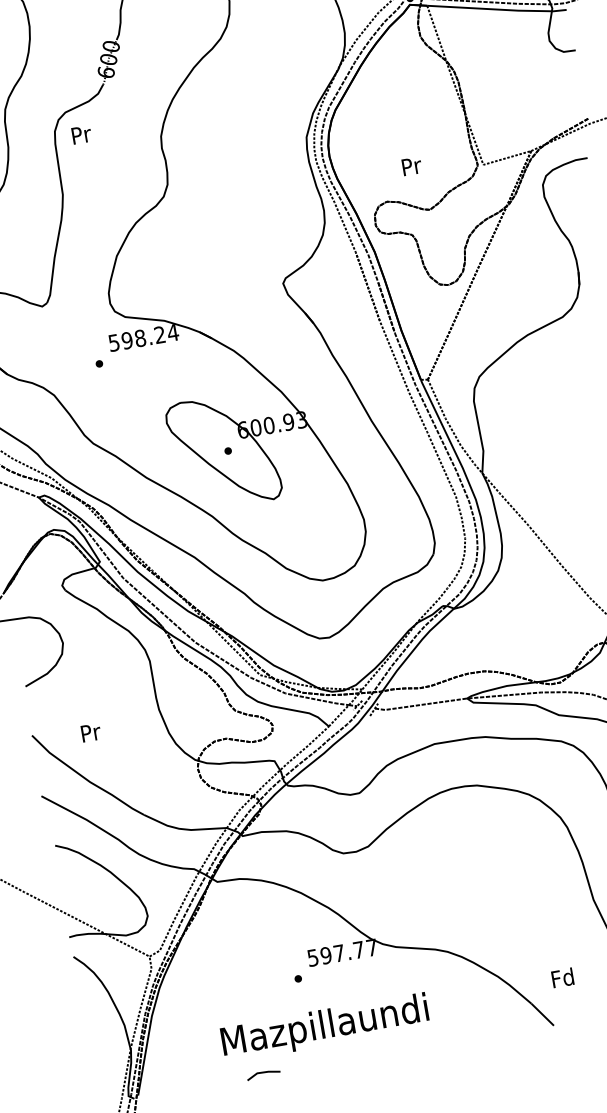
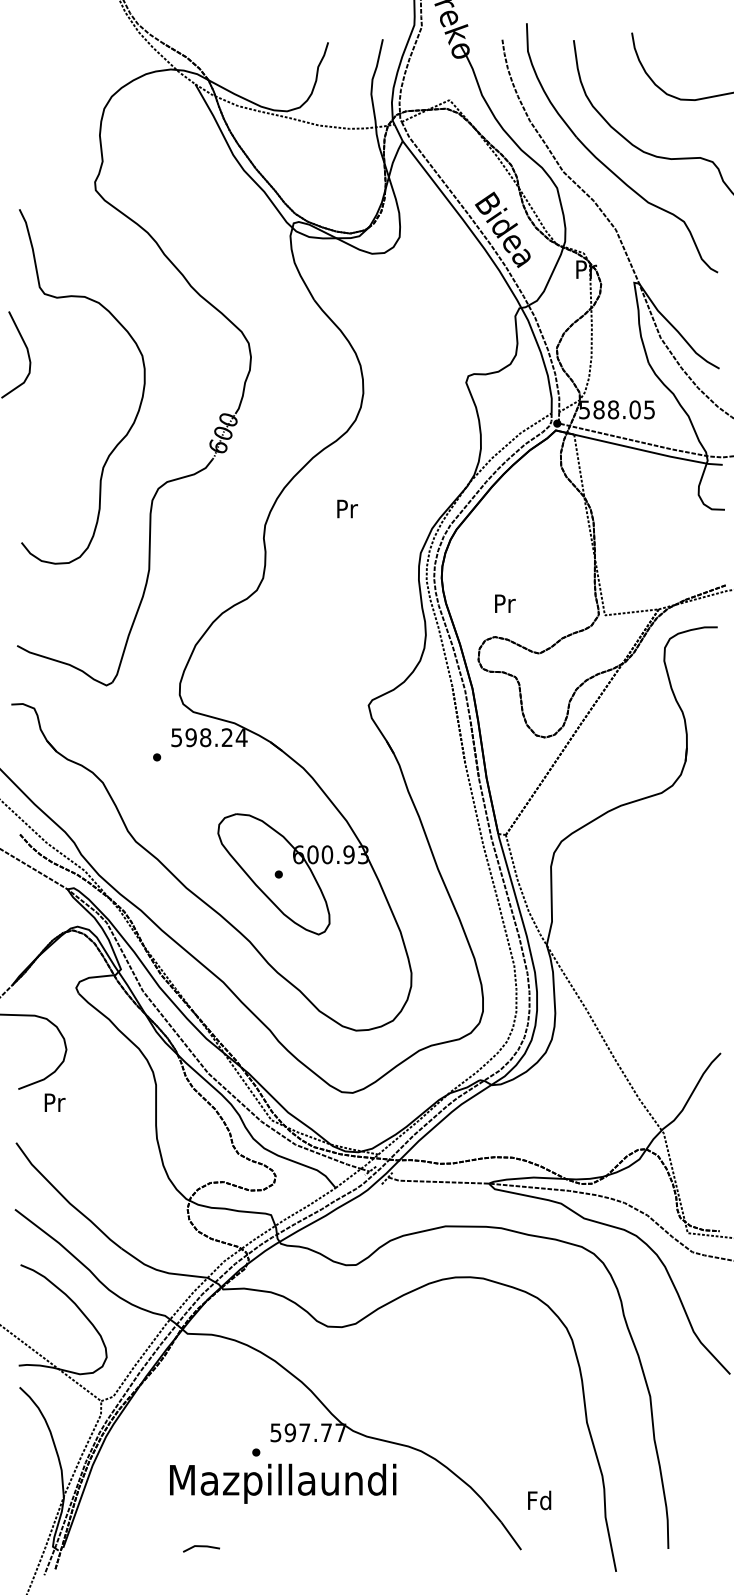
text: (81, 134) -> (347, 508), moved
text: (412, 166) -> (505, 603), moved
text: (90, 732) -> (54, 1102), moved
text: (325, 1027) -> (283, 1483), moved

